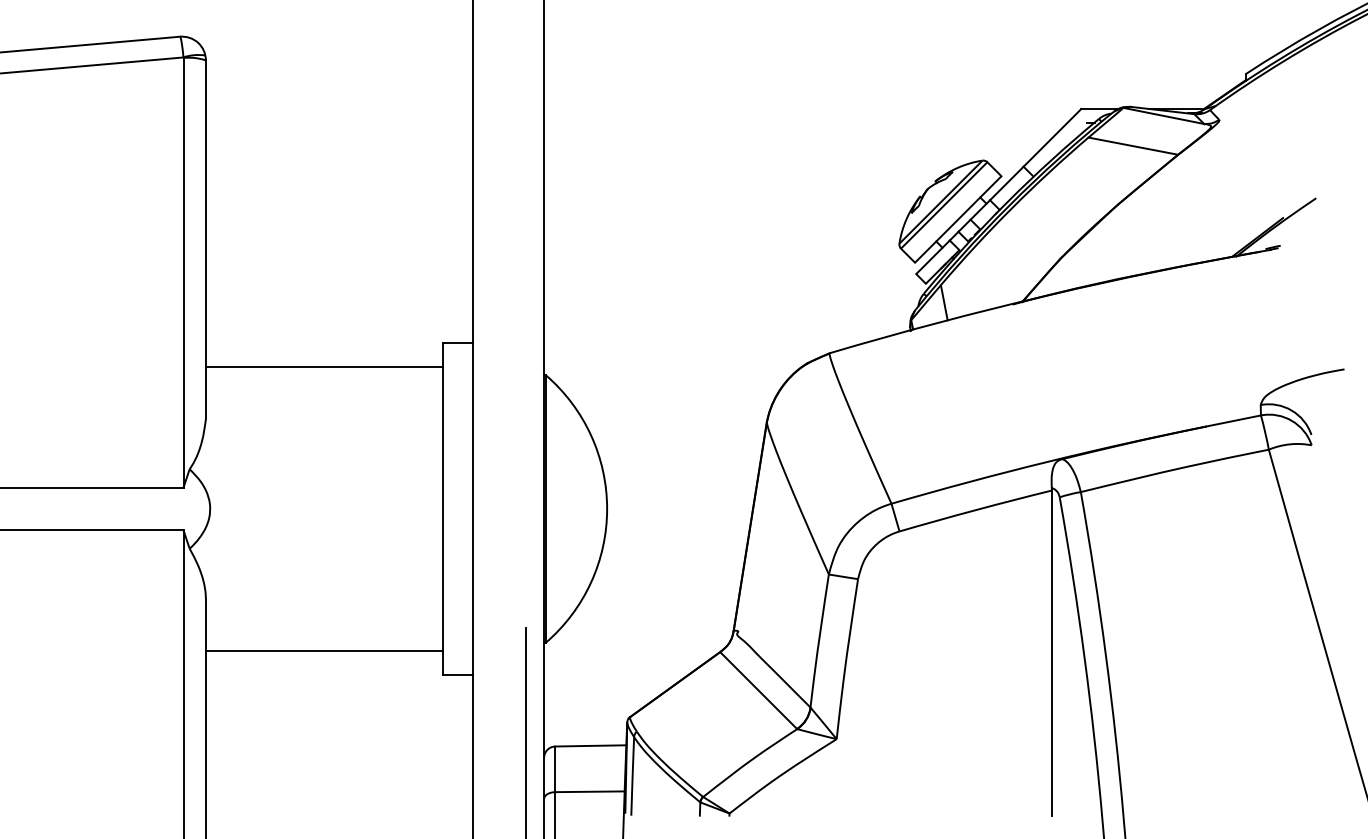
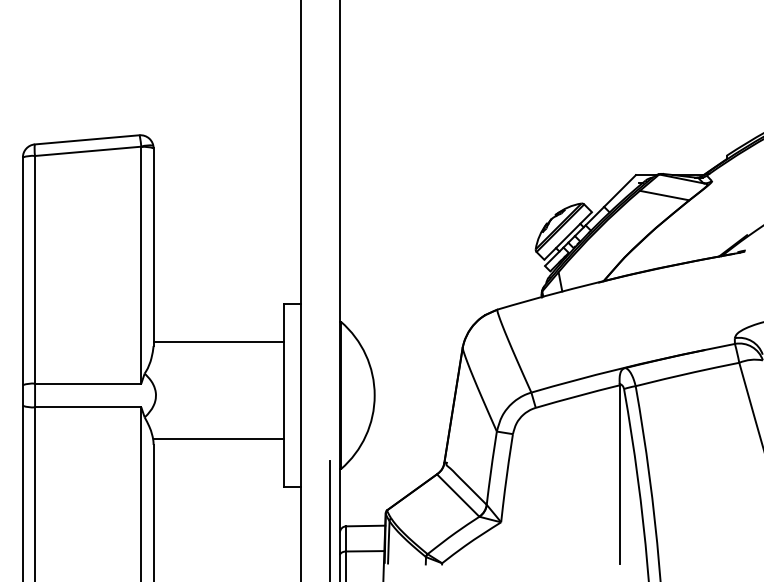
line: (323, 367) -> (218, 342), moved
line: (323, 650) -> (218, 438), moved

